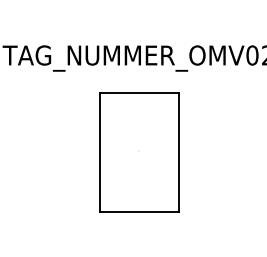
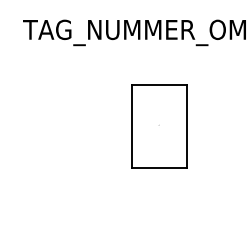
part: (139, 152) -> (159, 126), size x0.7

